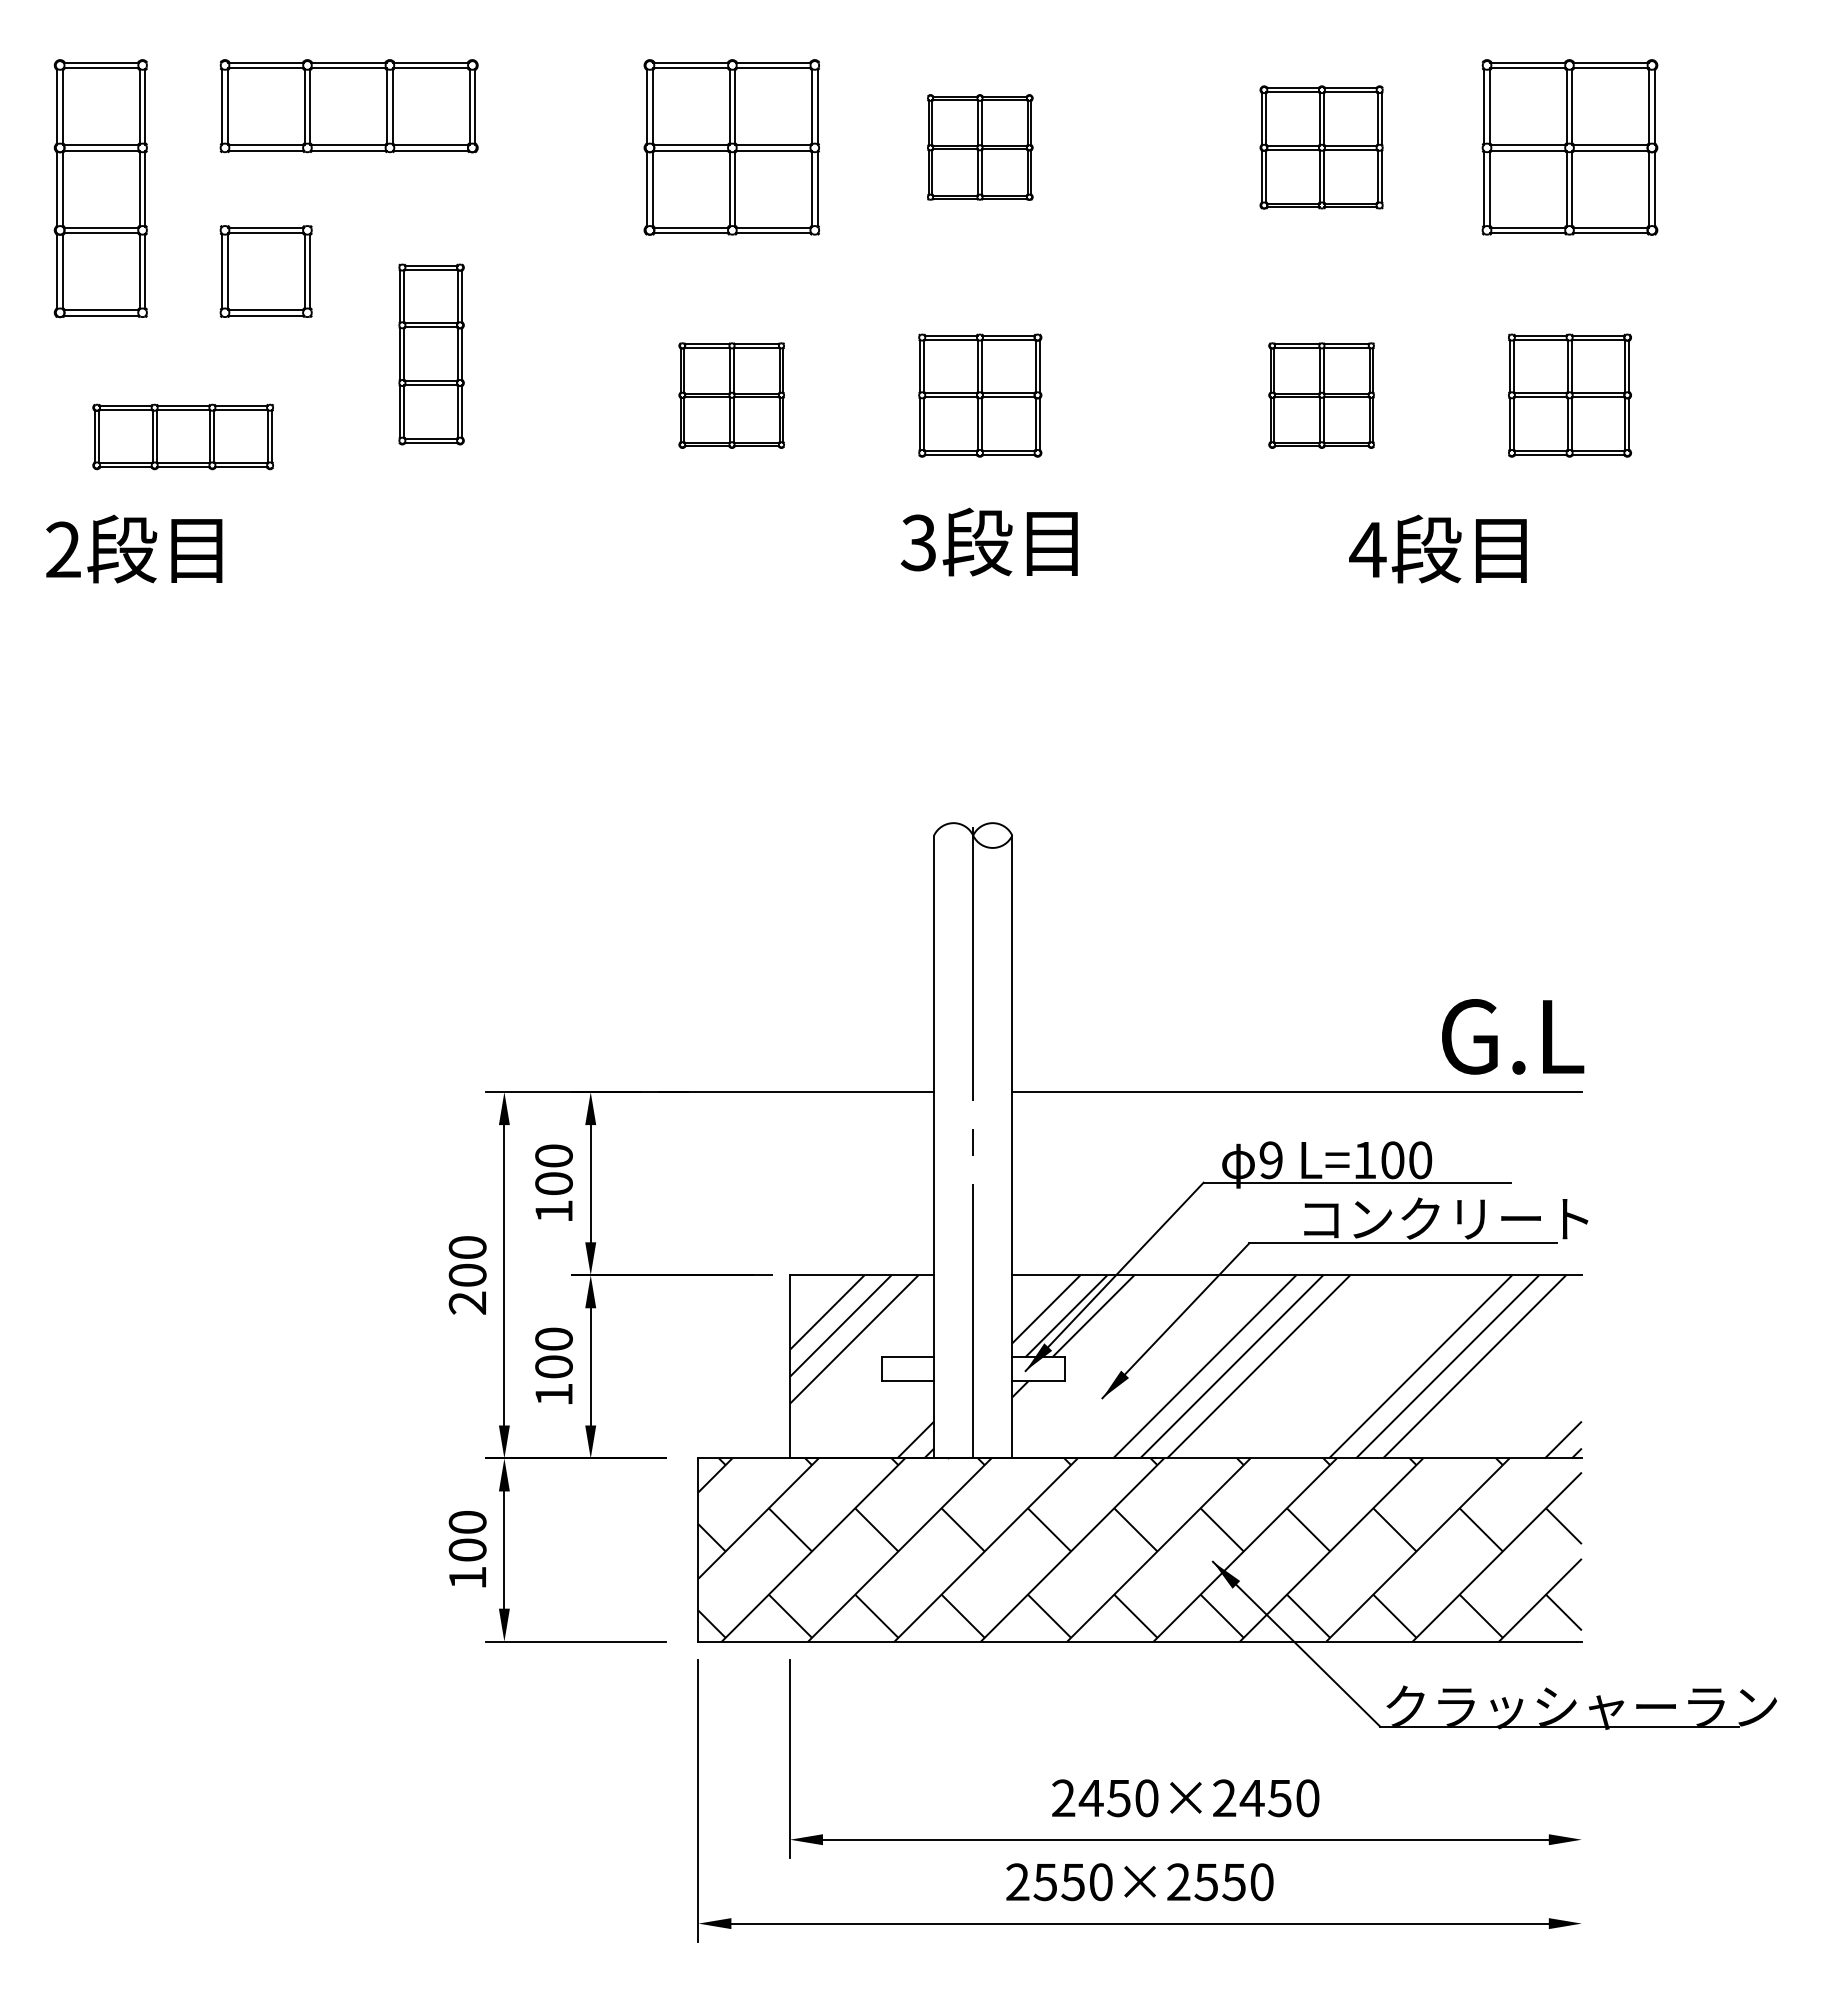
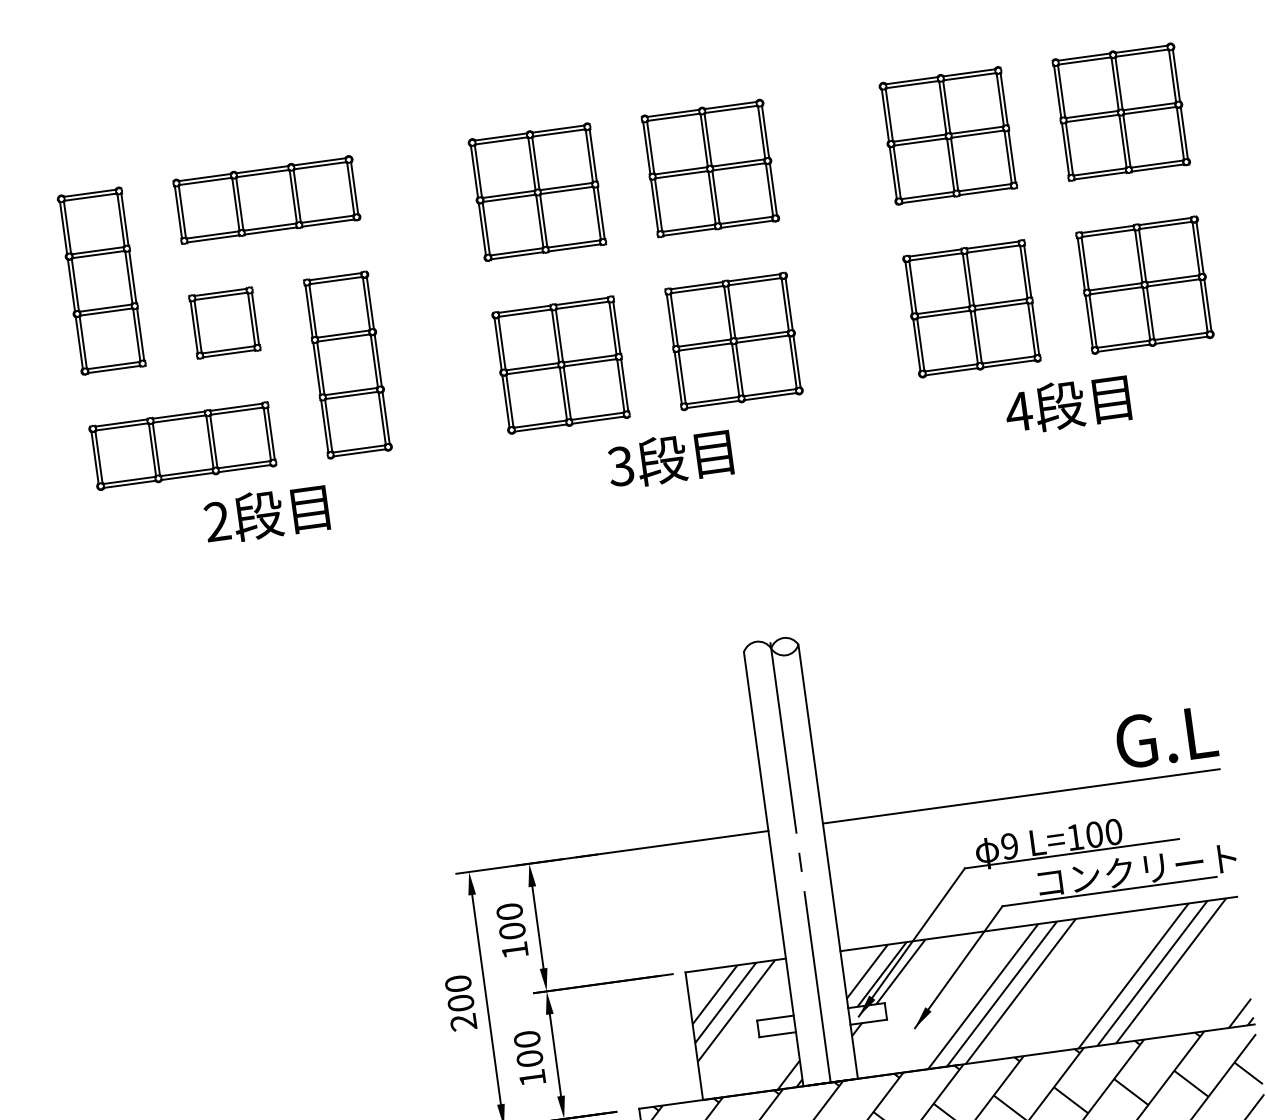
part: (980, 147) -> (710, 168), size x1.67
part: (1321, 147) -> (948, 135), size x1.43
part: (431, 354) -> (347, 365), size x1.43
part: (731, 395) -> (560, 365), size x1.67
part: (980, 395) -> (734, 341), size x1.43
part: (1321, 395) -> (971, 308), size x1.67
part: (1569, 395) -> (1144, 285), size x1.43
part: (182, 436) -> (182, 445), size x1.43
text: (988, 541) -> (669, 458), moved
text: (134, 548) -> (266, 513), moved

